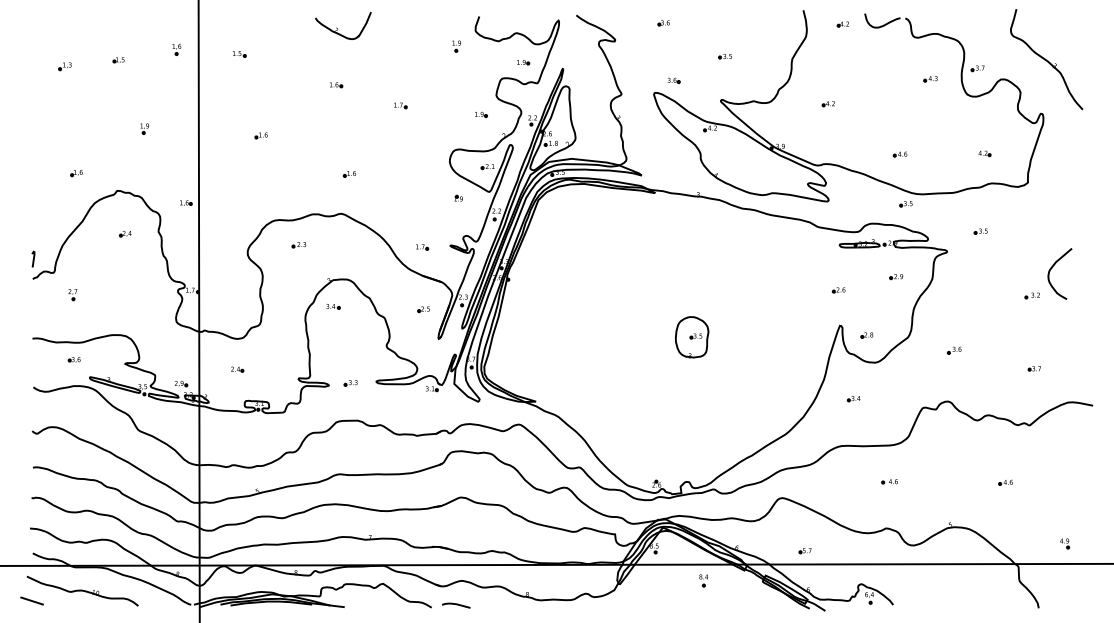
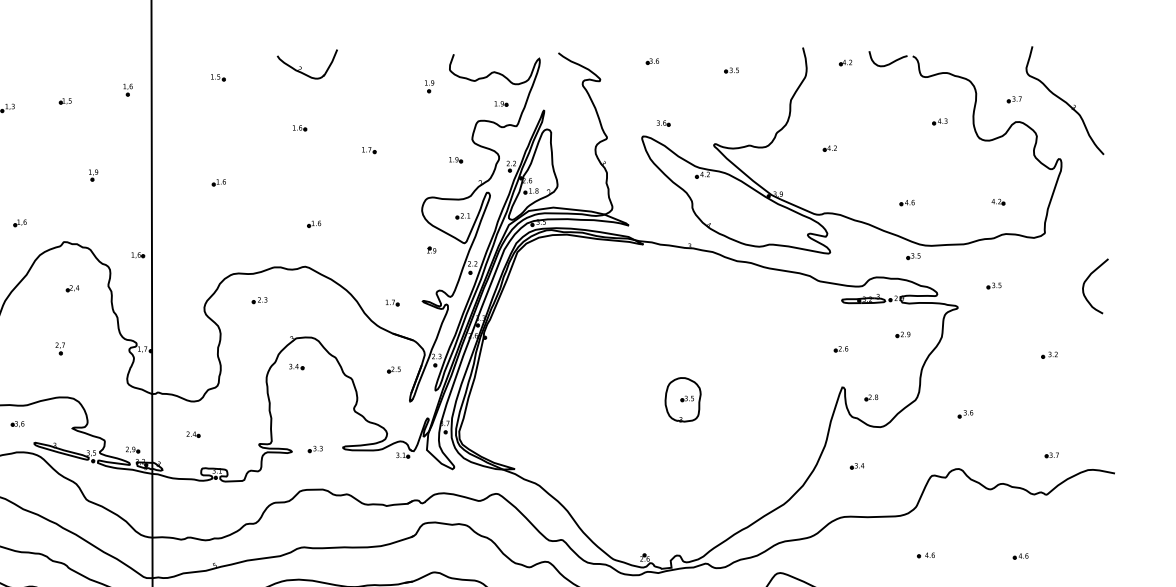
part: (239, 54) -> (218, 77), moved
part: (724, 56) -> (730, 70), moved
part: (977, 68) -> (1014, 99), moved
curve: (1053, 267) -> (1088, 279), moved
part: (72, 295) -> (59, 349), moved
part: (1033, 368) -> (1050, 454), moved
part: (889, 481) -> (925, 555), moved

